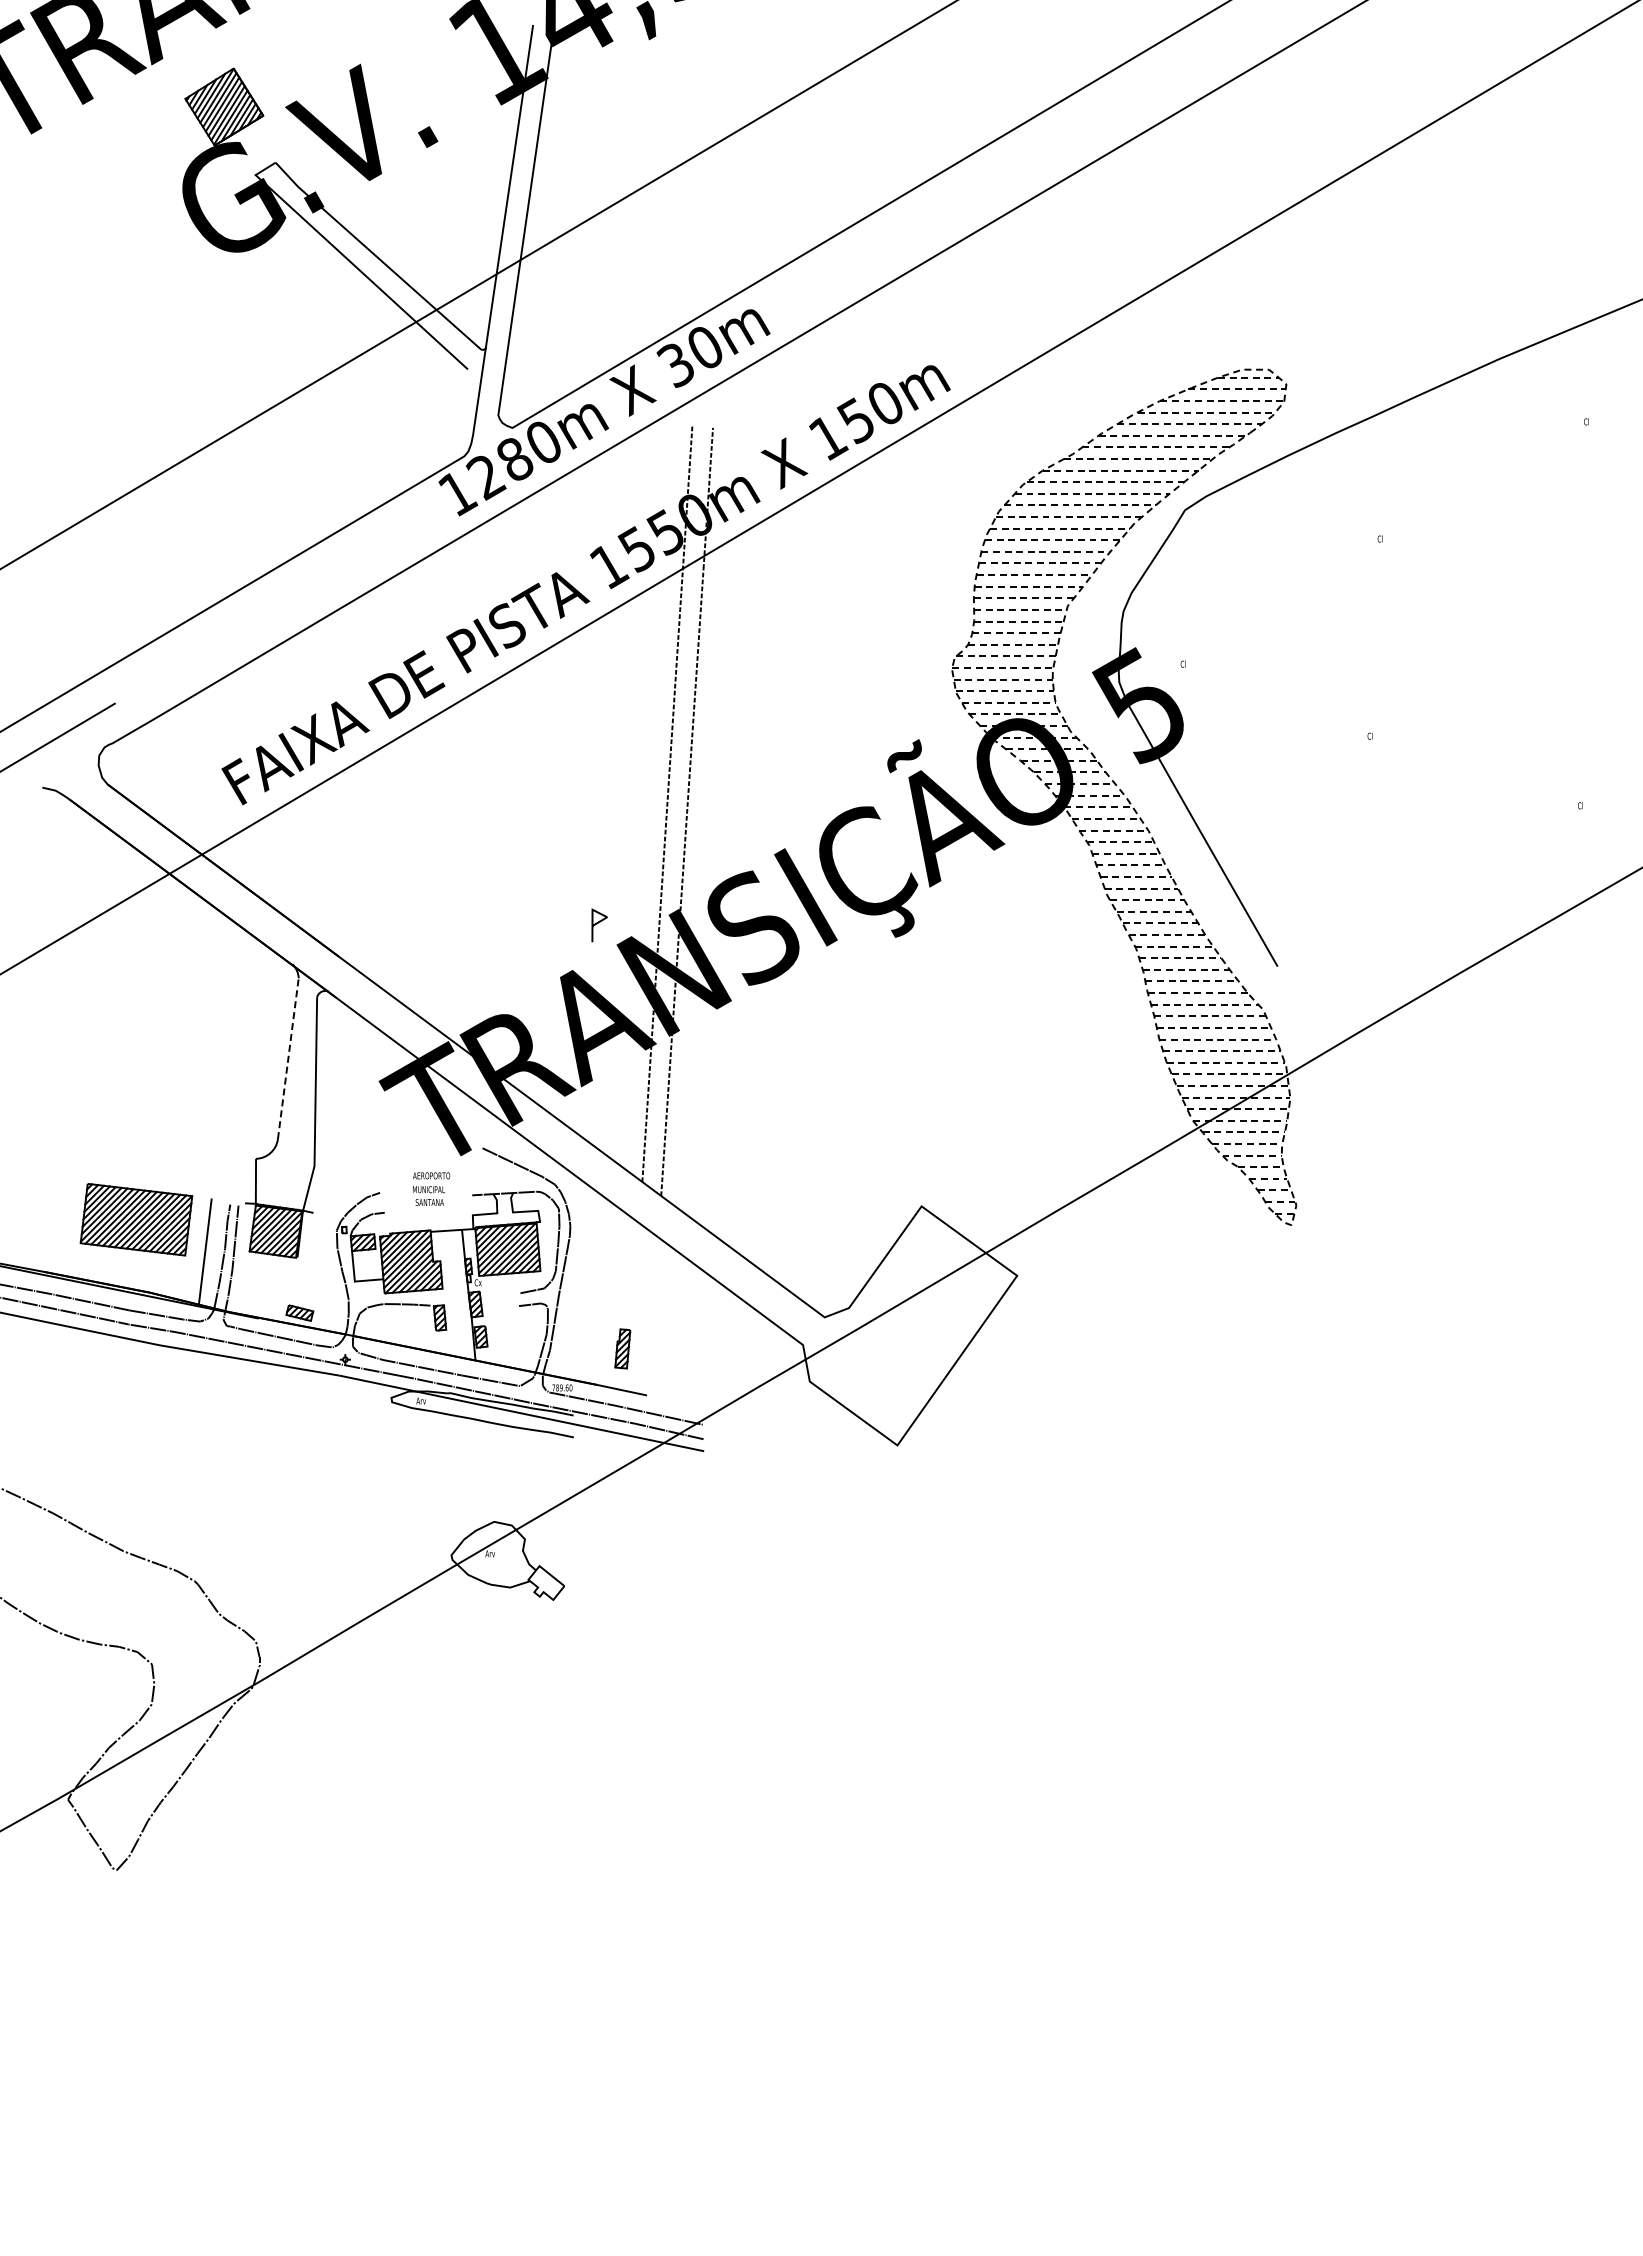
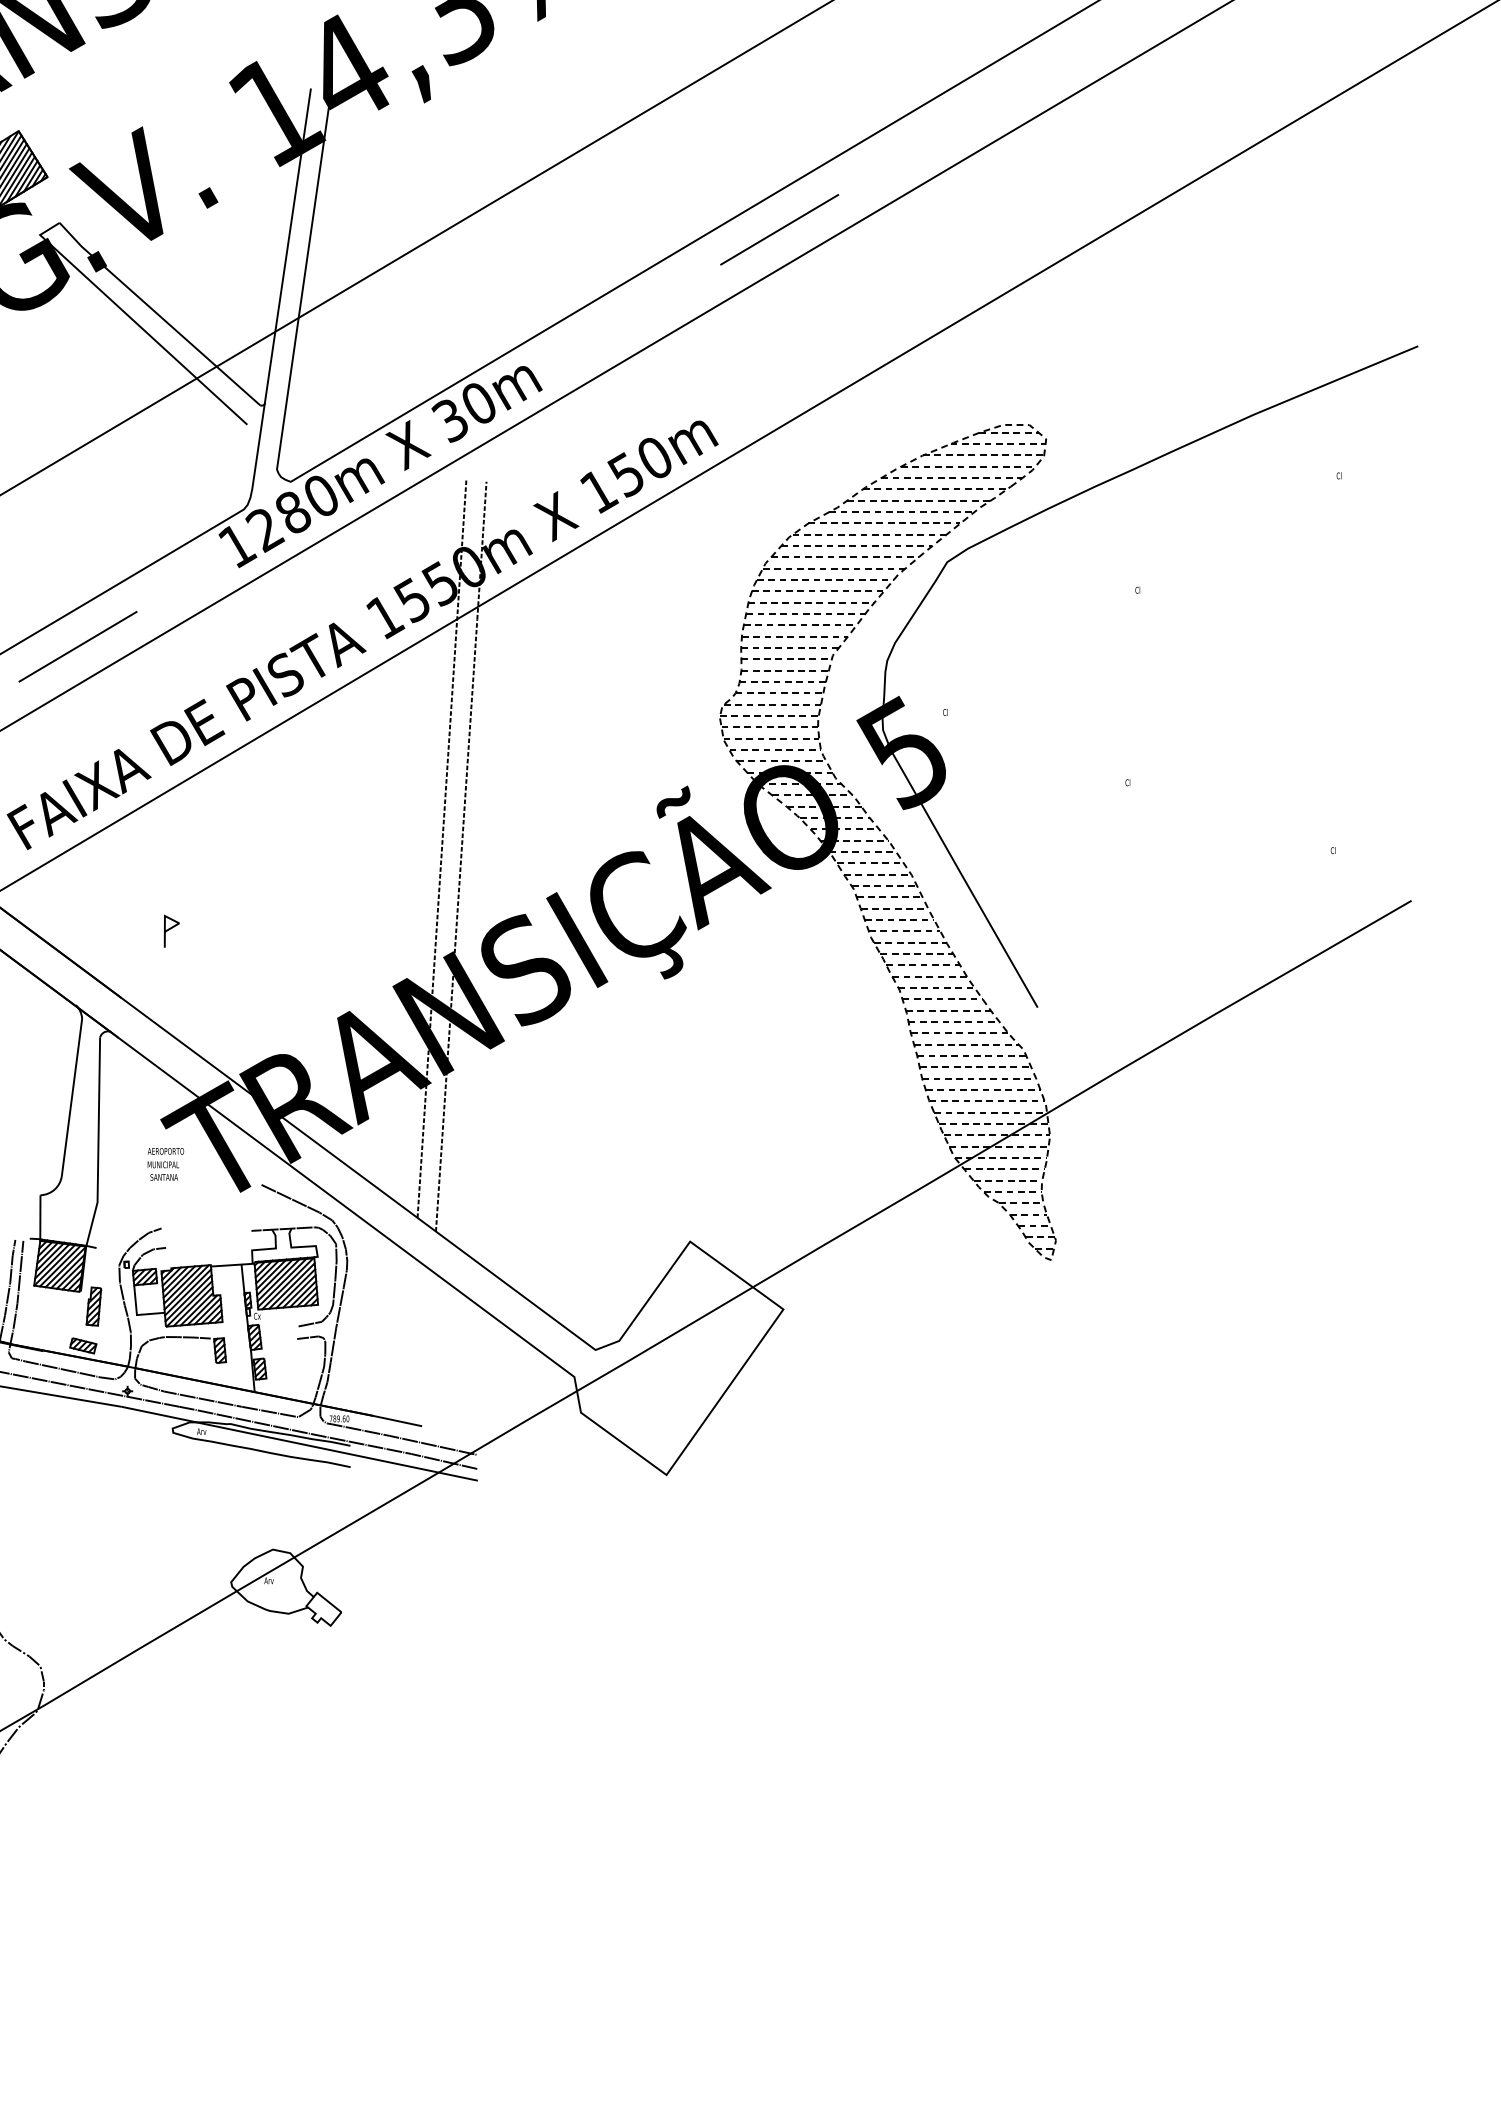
line: (1013, 169) -> (779, 229), added
line: (294, 596) -> (78, 646), added
line: (598, 923) -> (170, 929), moved
line: (288, 1058) -> (72, 1097), dashed -> solid
text: (431, 1188) -> (165, 1163), moved
part: (622, 1348) -> (93, 1306), moved

